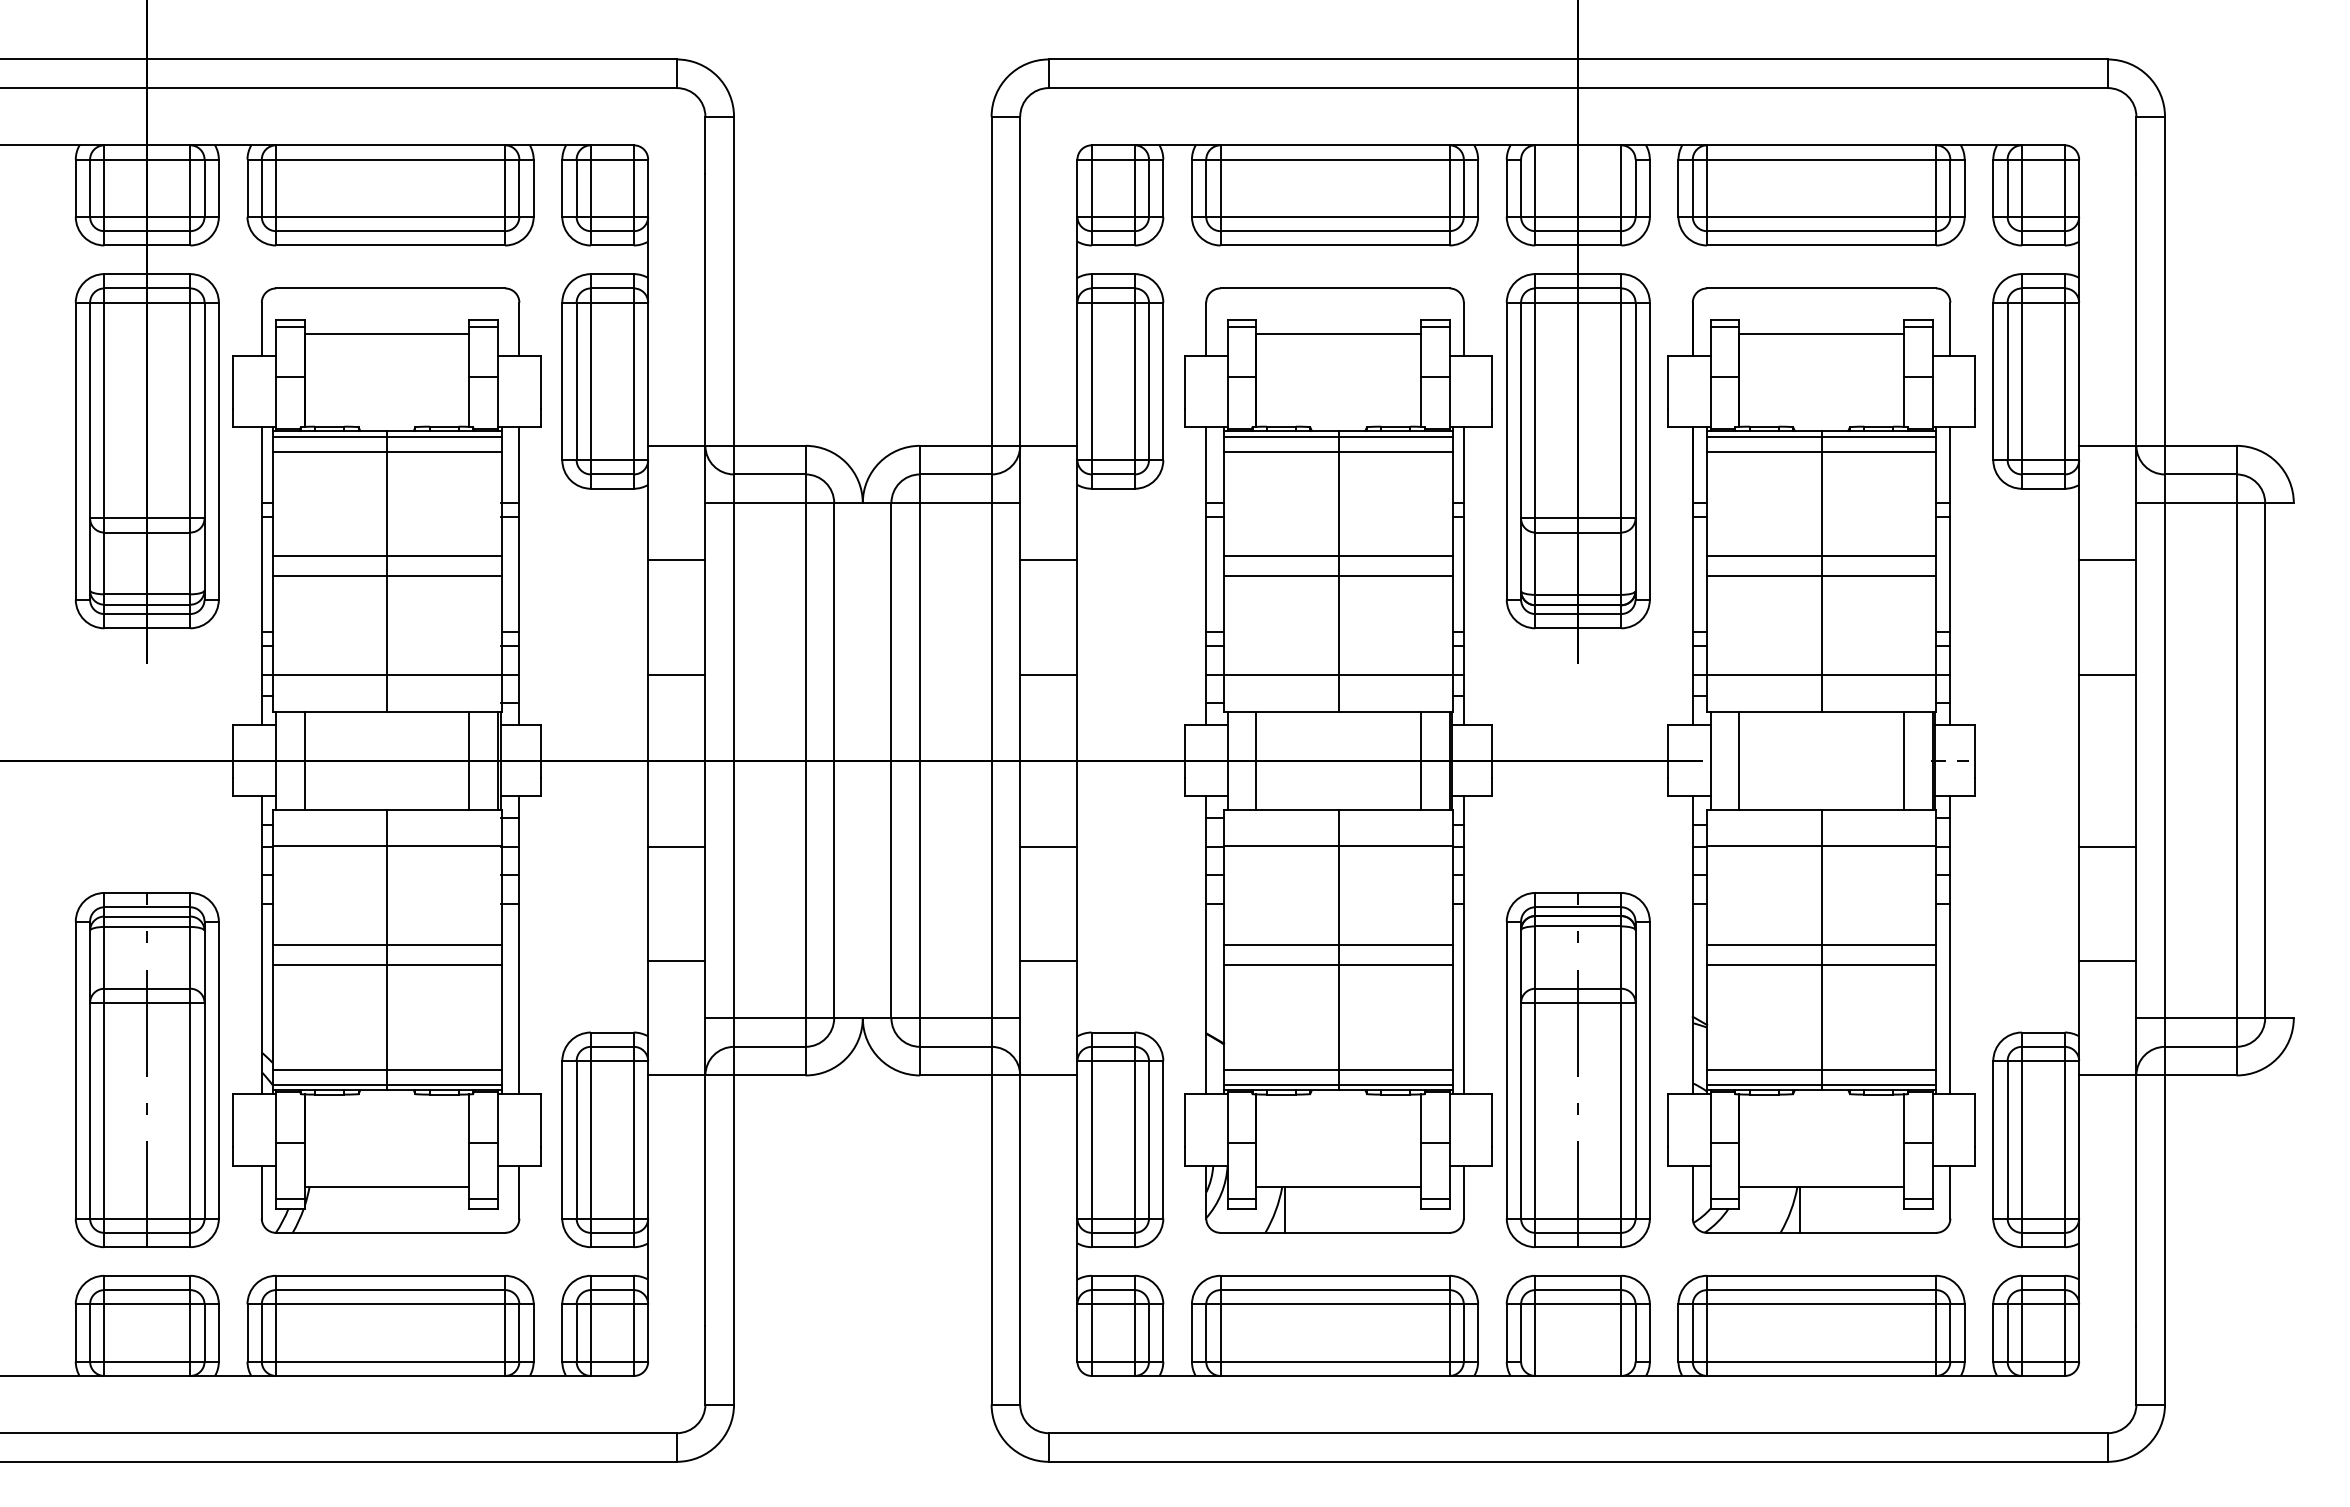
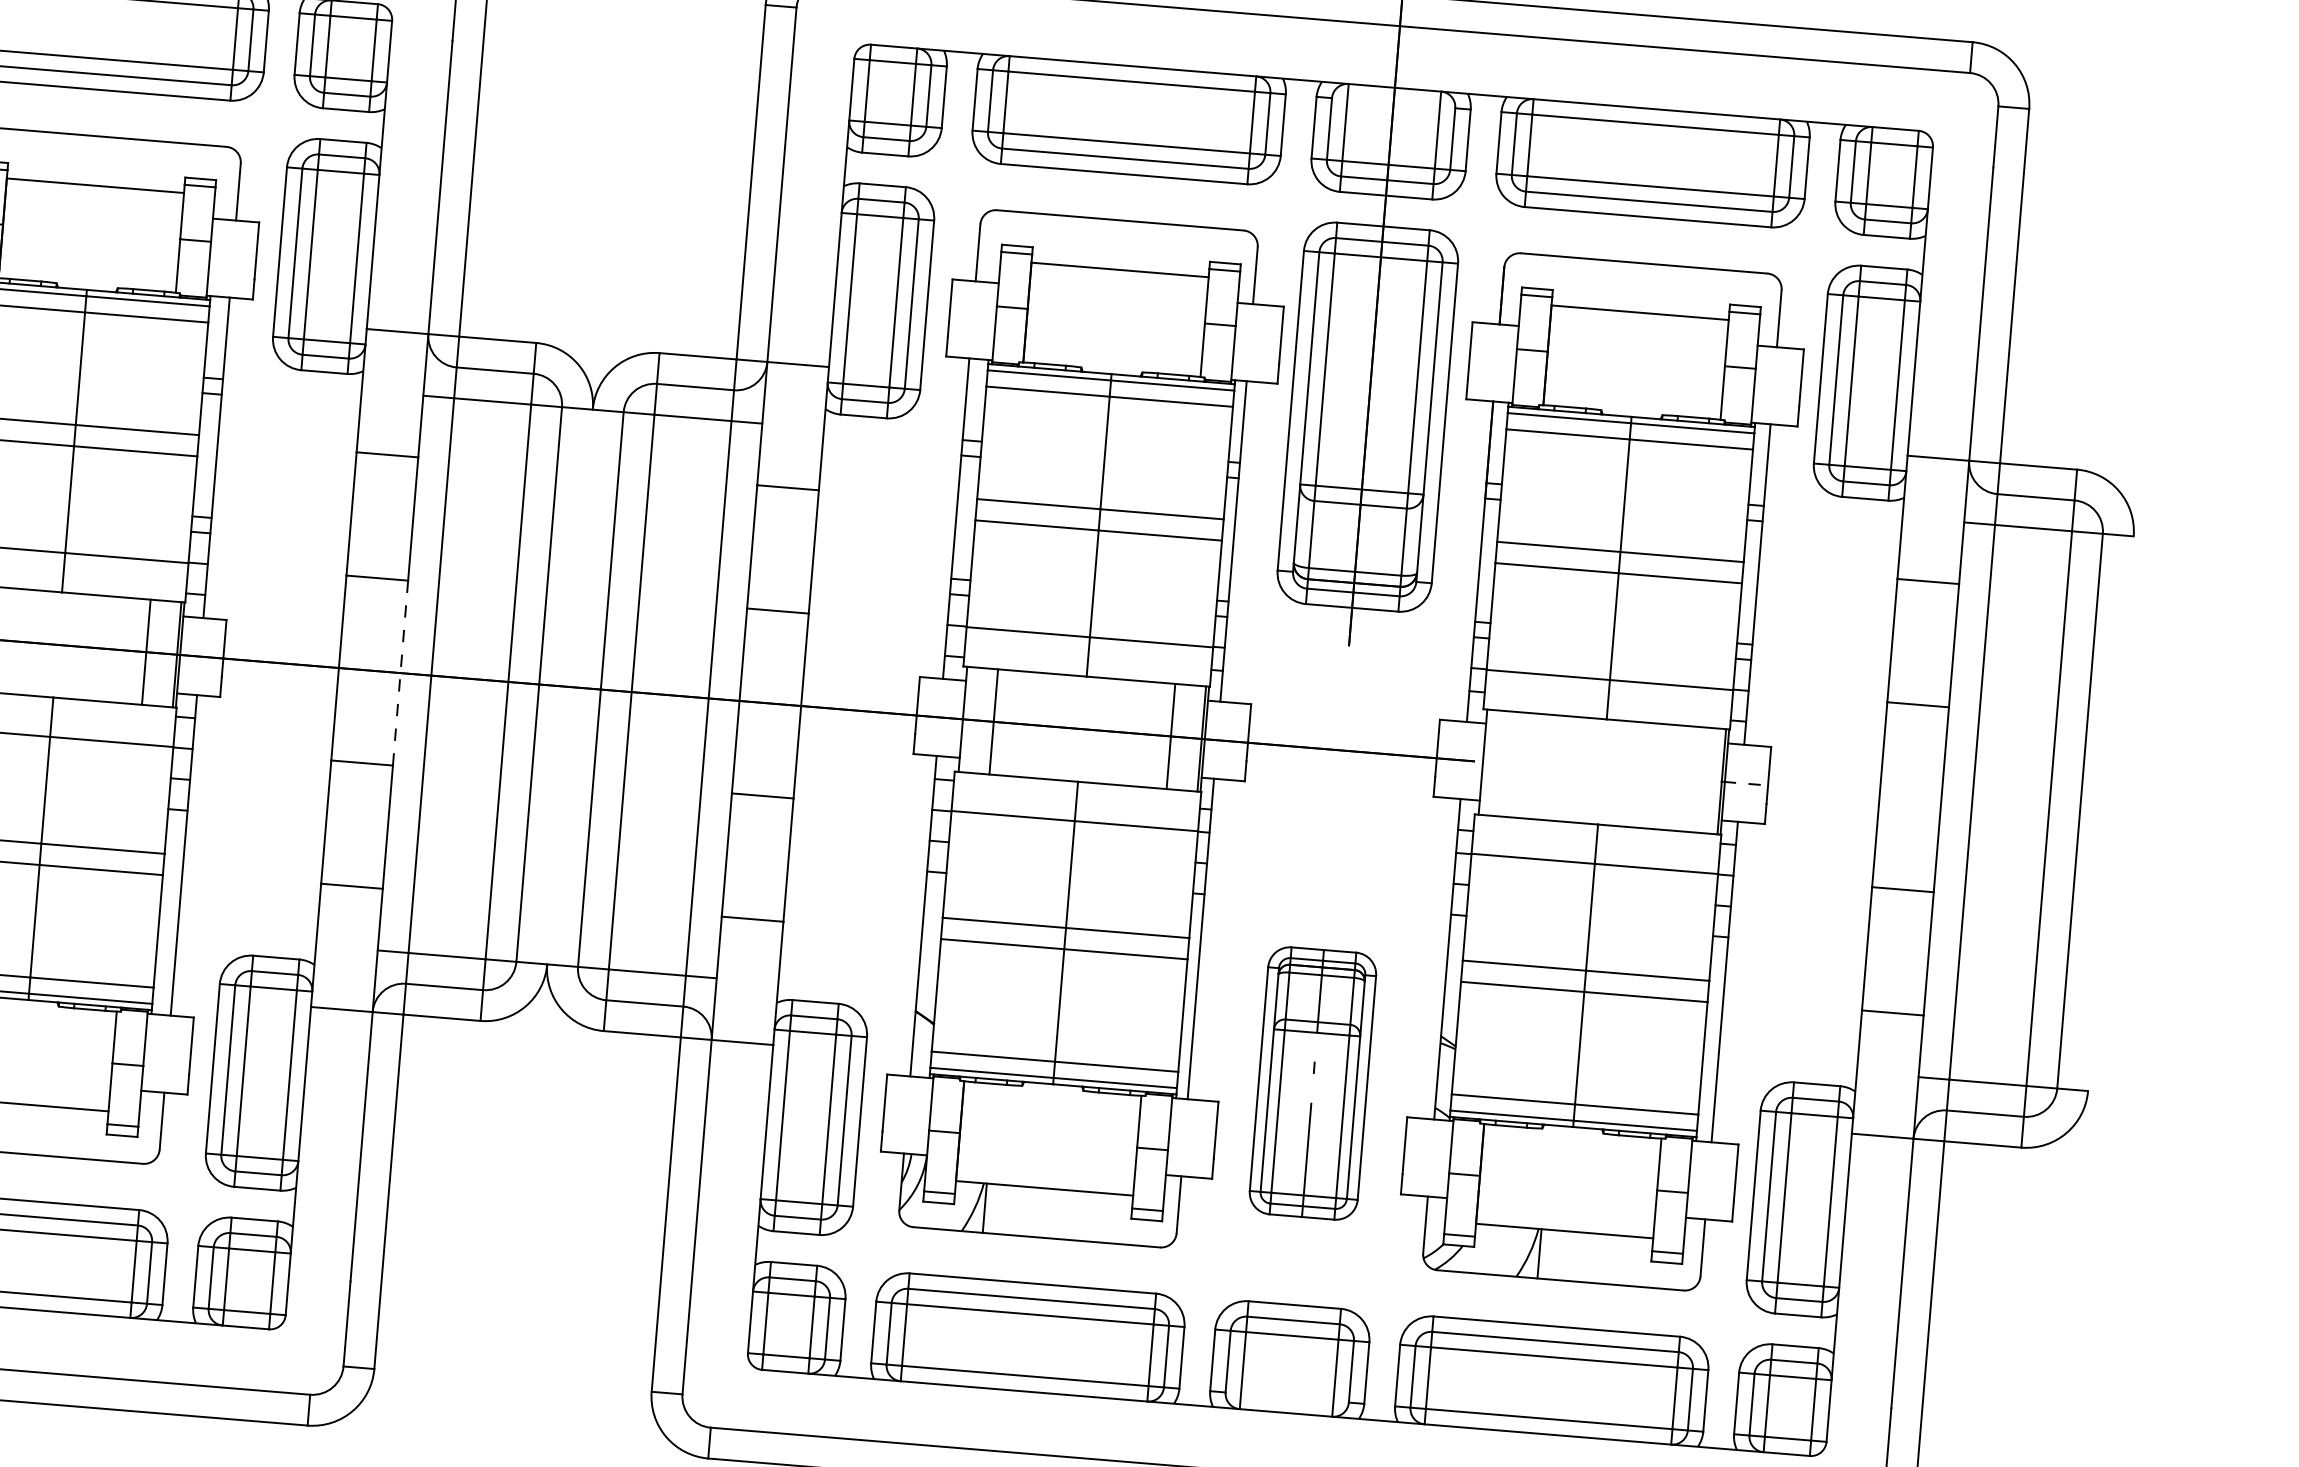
line: (705, 760) -> (400, 672), solid -> dashed
line: (1739, 760) -> (1514, 764), removed
line: (1903, 760) -> (1690, 778), removed
part: (1577, 1069) -> (1312, 1082), size x0.7

